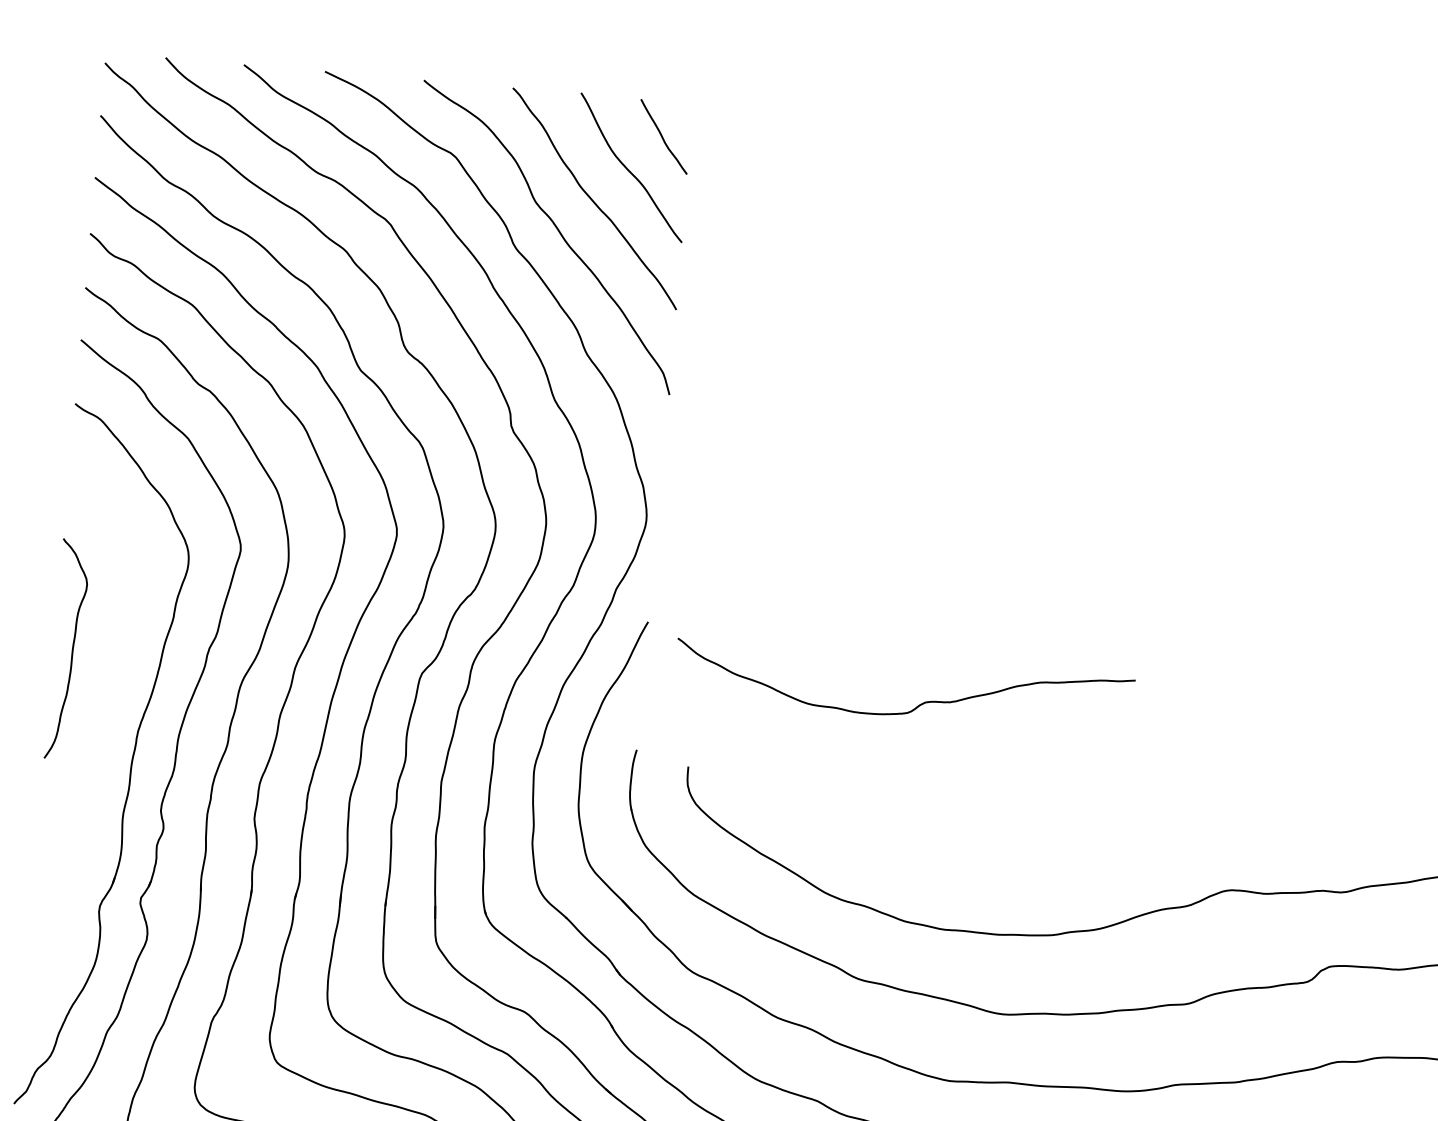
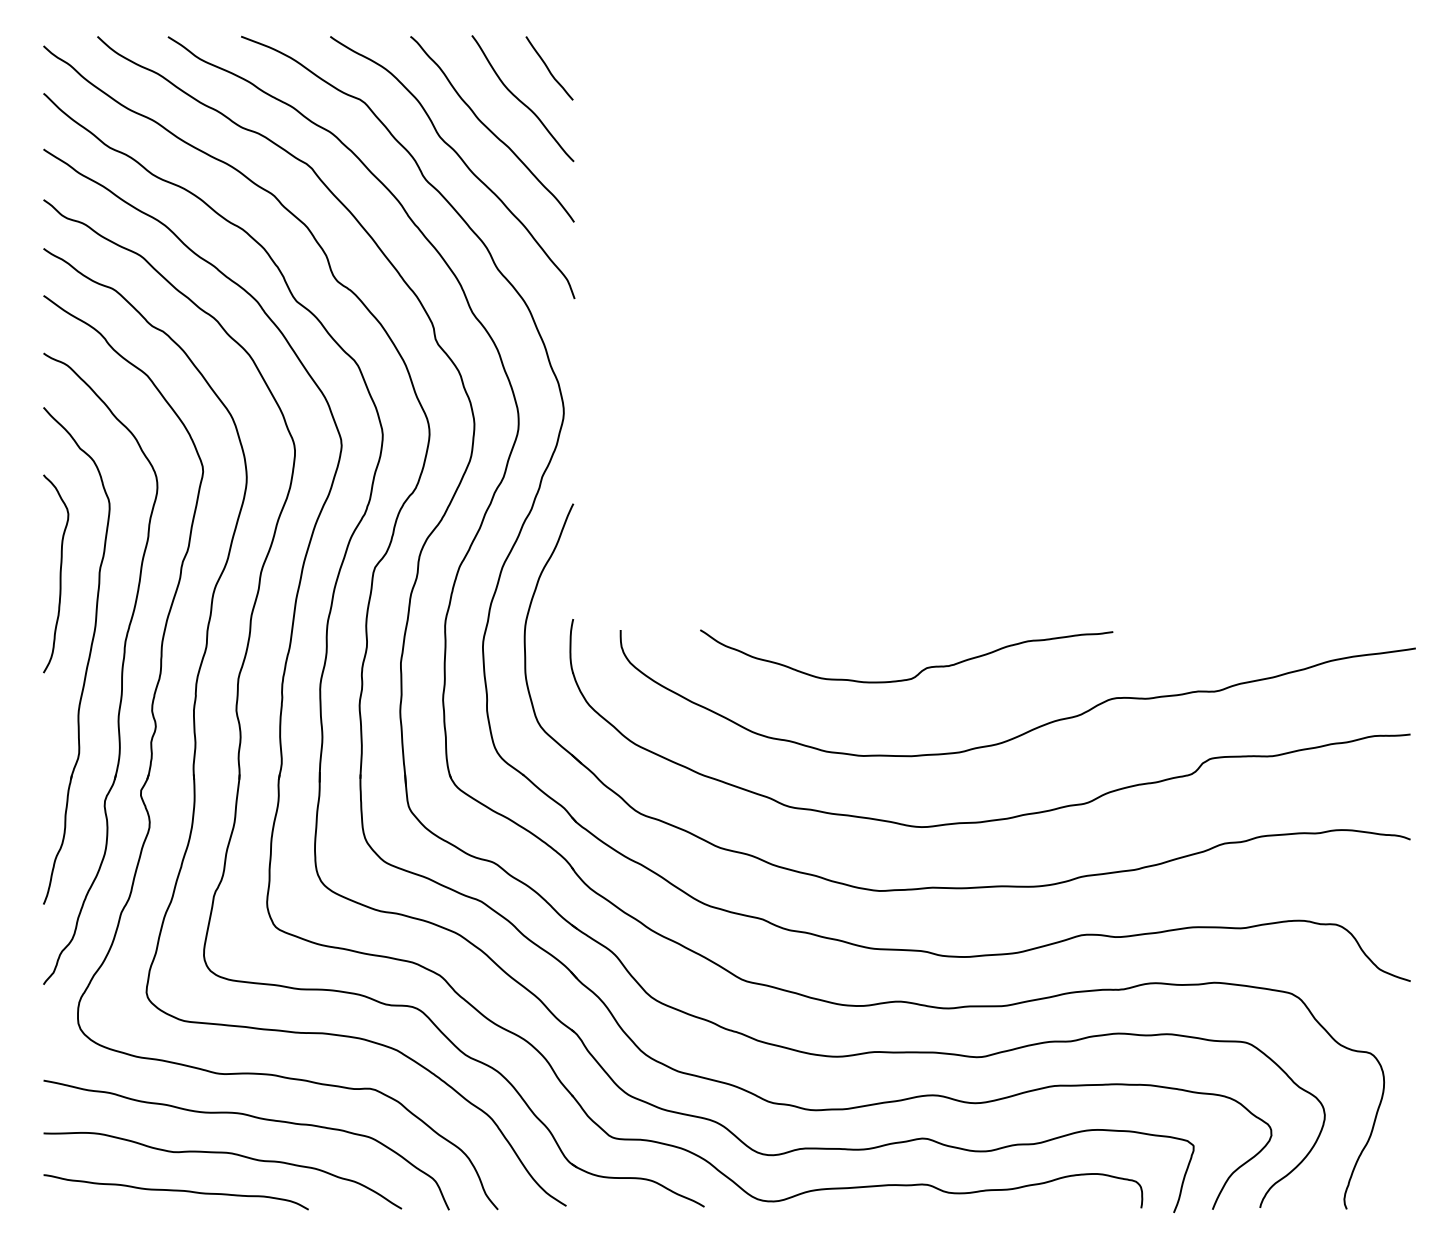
curve: (915, 706) -> (918, 672), moved
part: (95, 744) -> (88, 656), added

